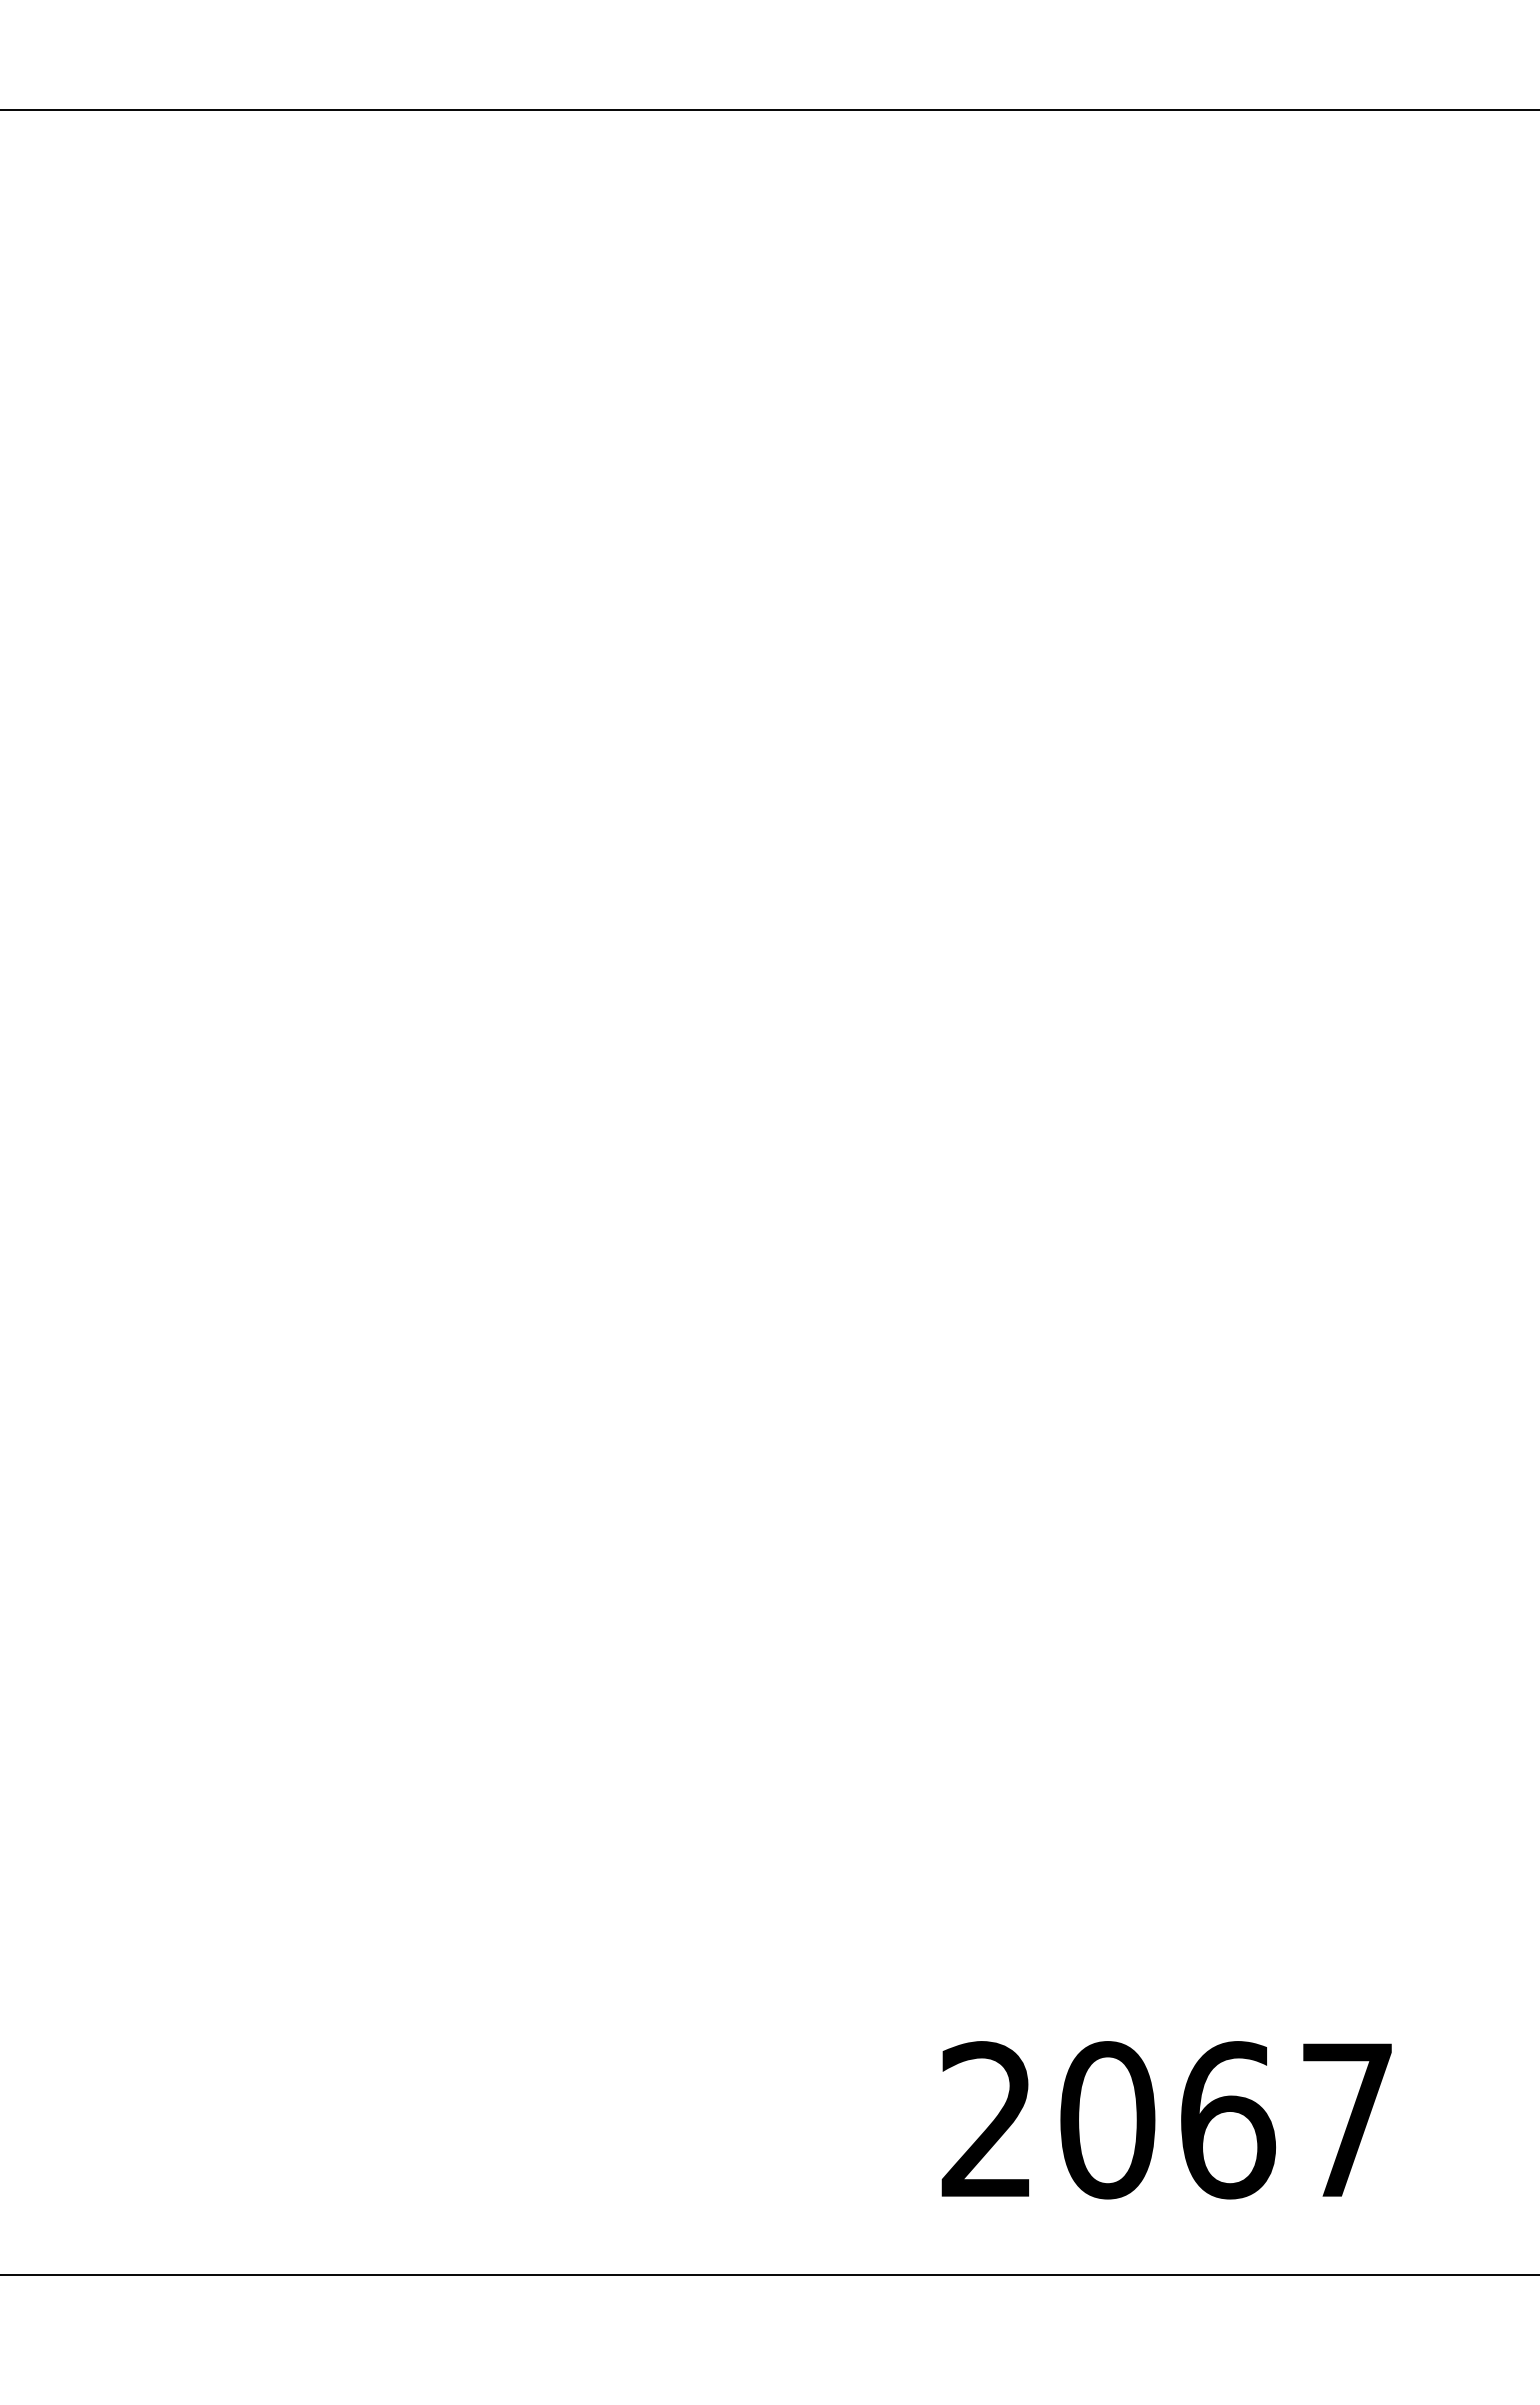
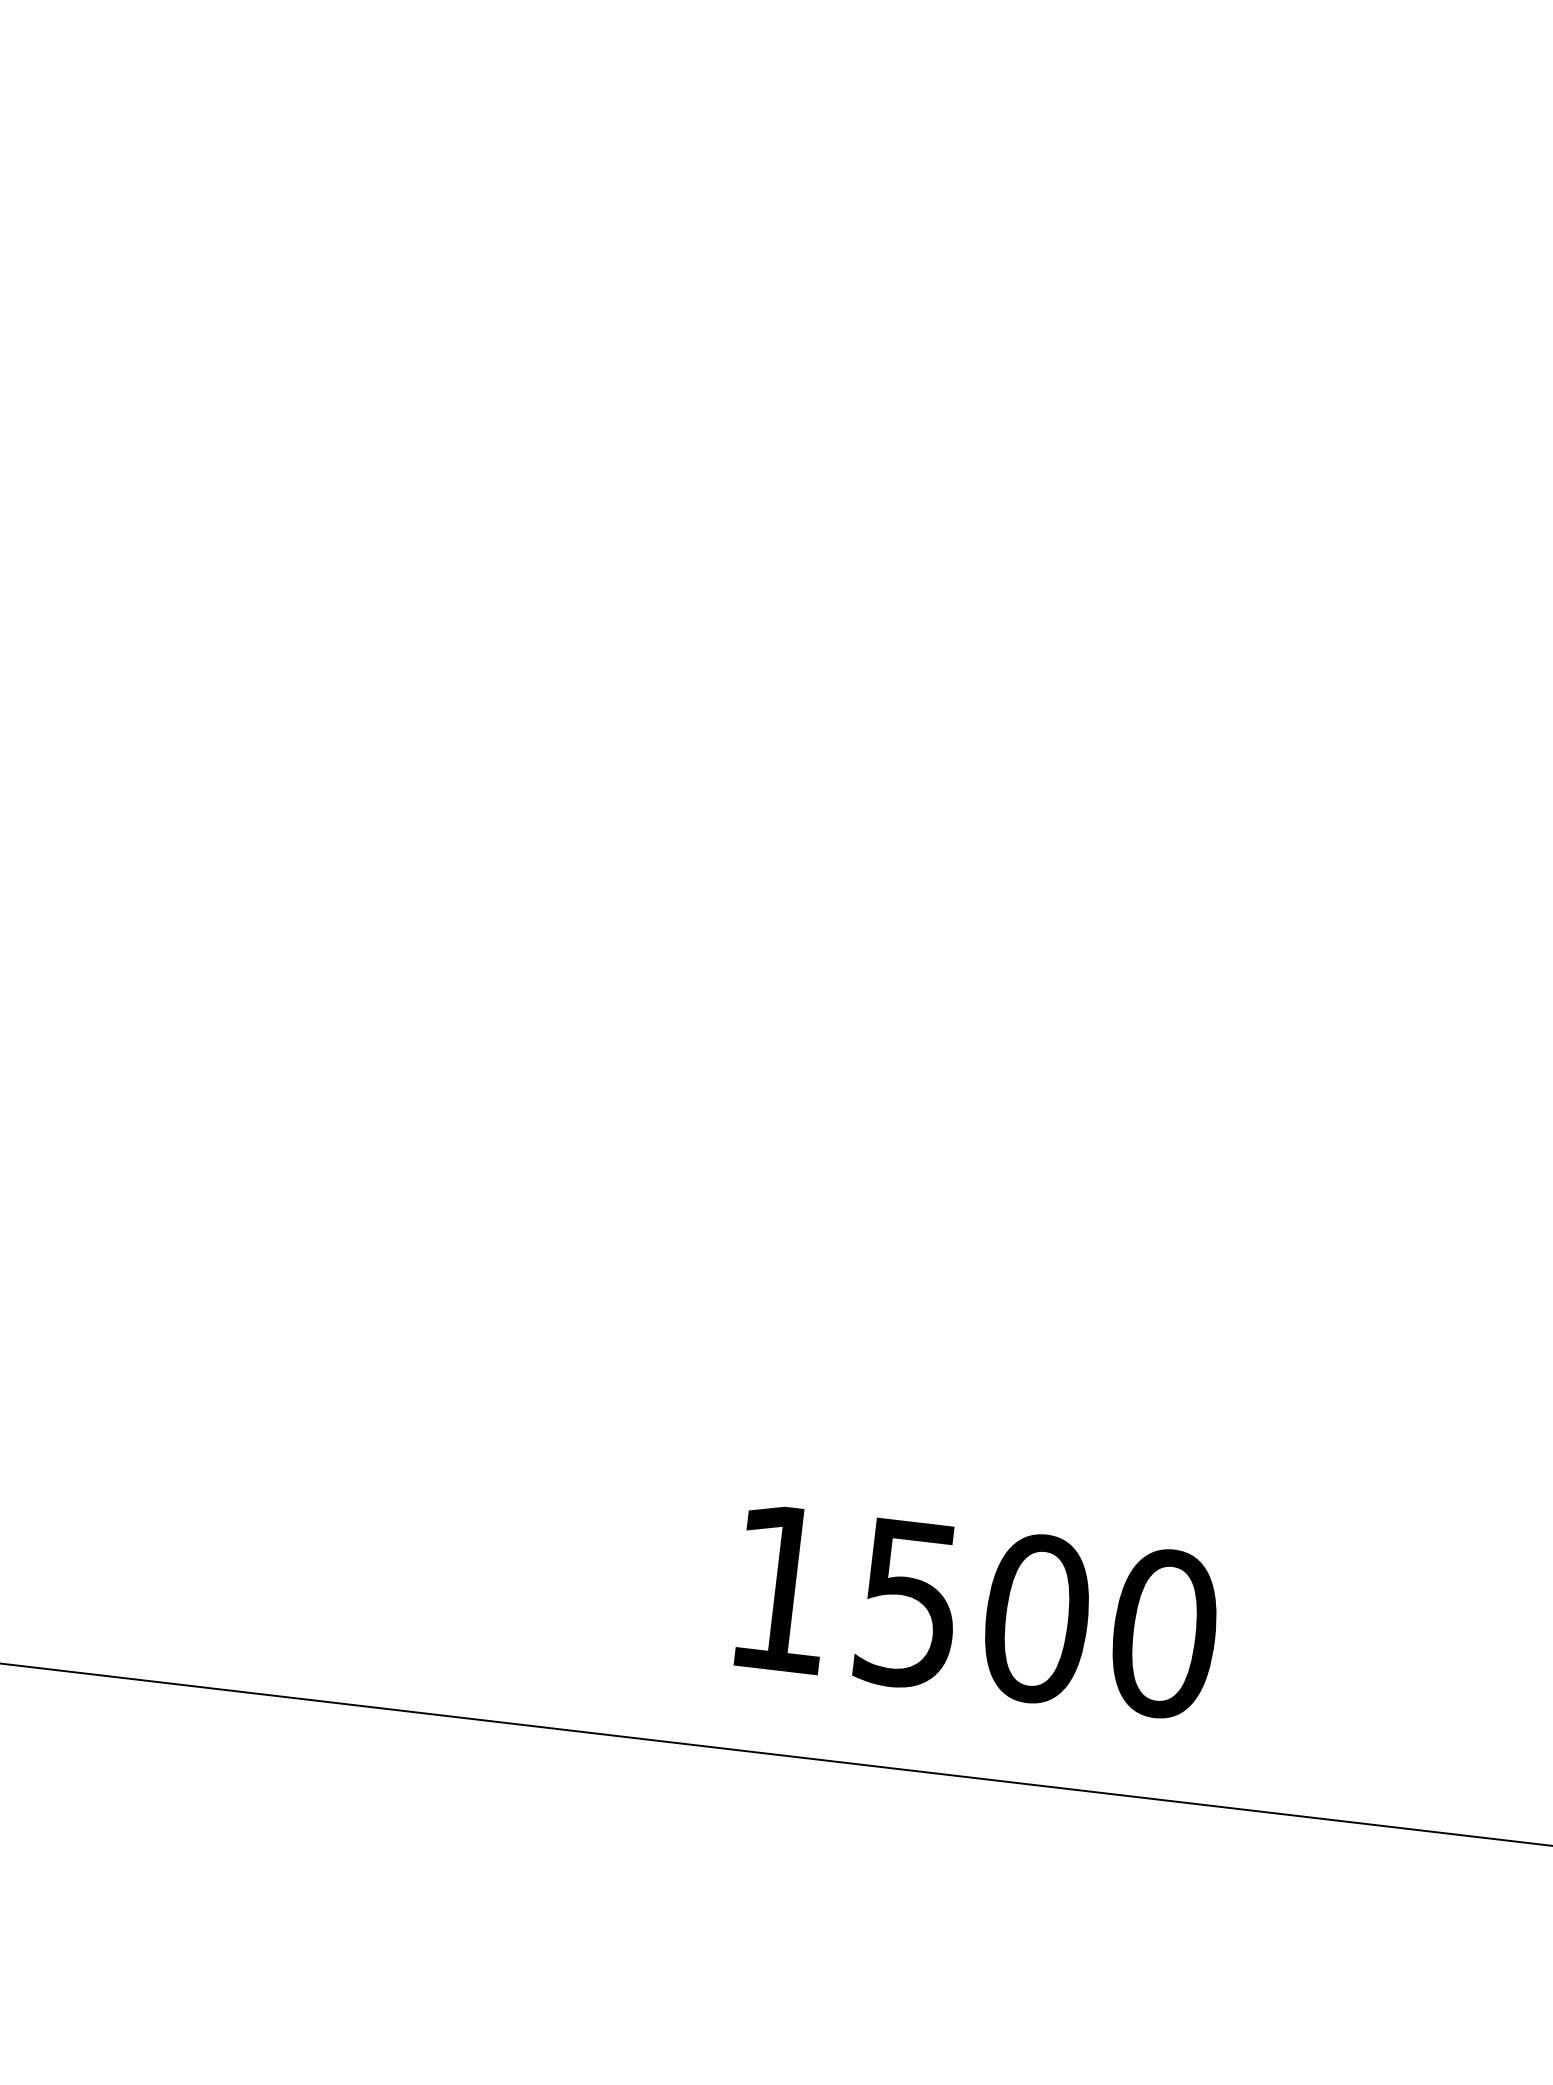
text: (1168, 2120) -> (973, 1611), 2067 -> 1500

